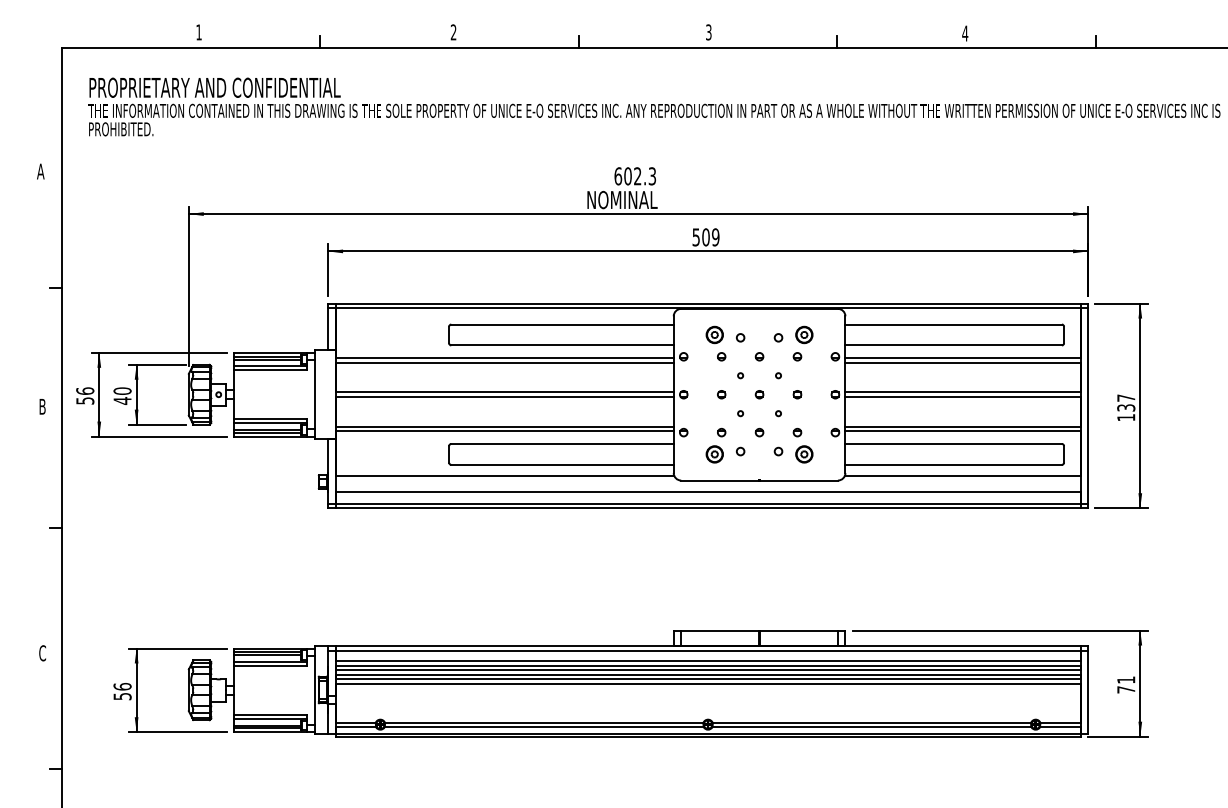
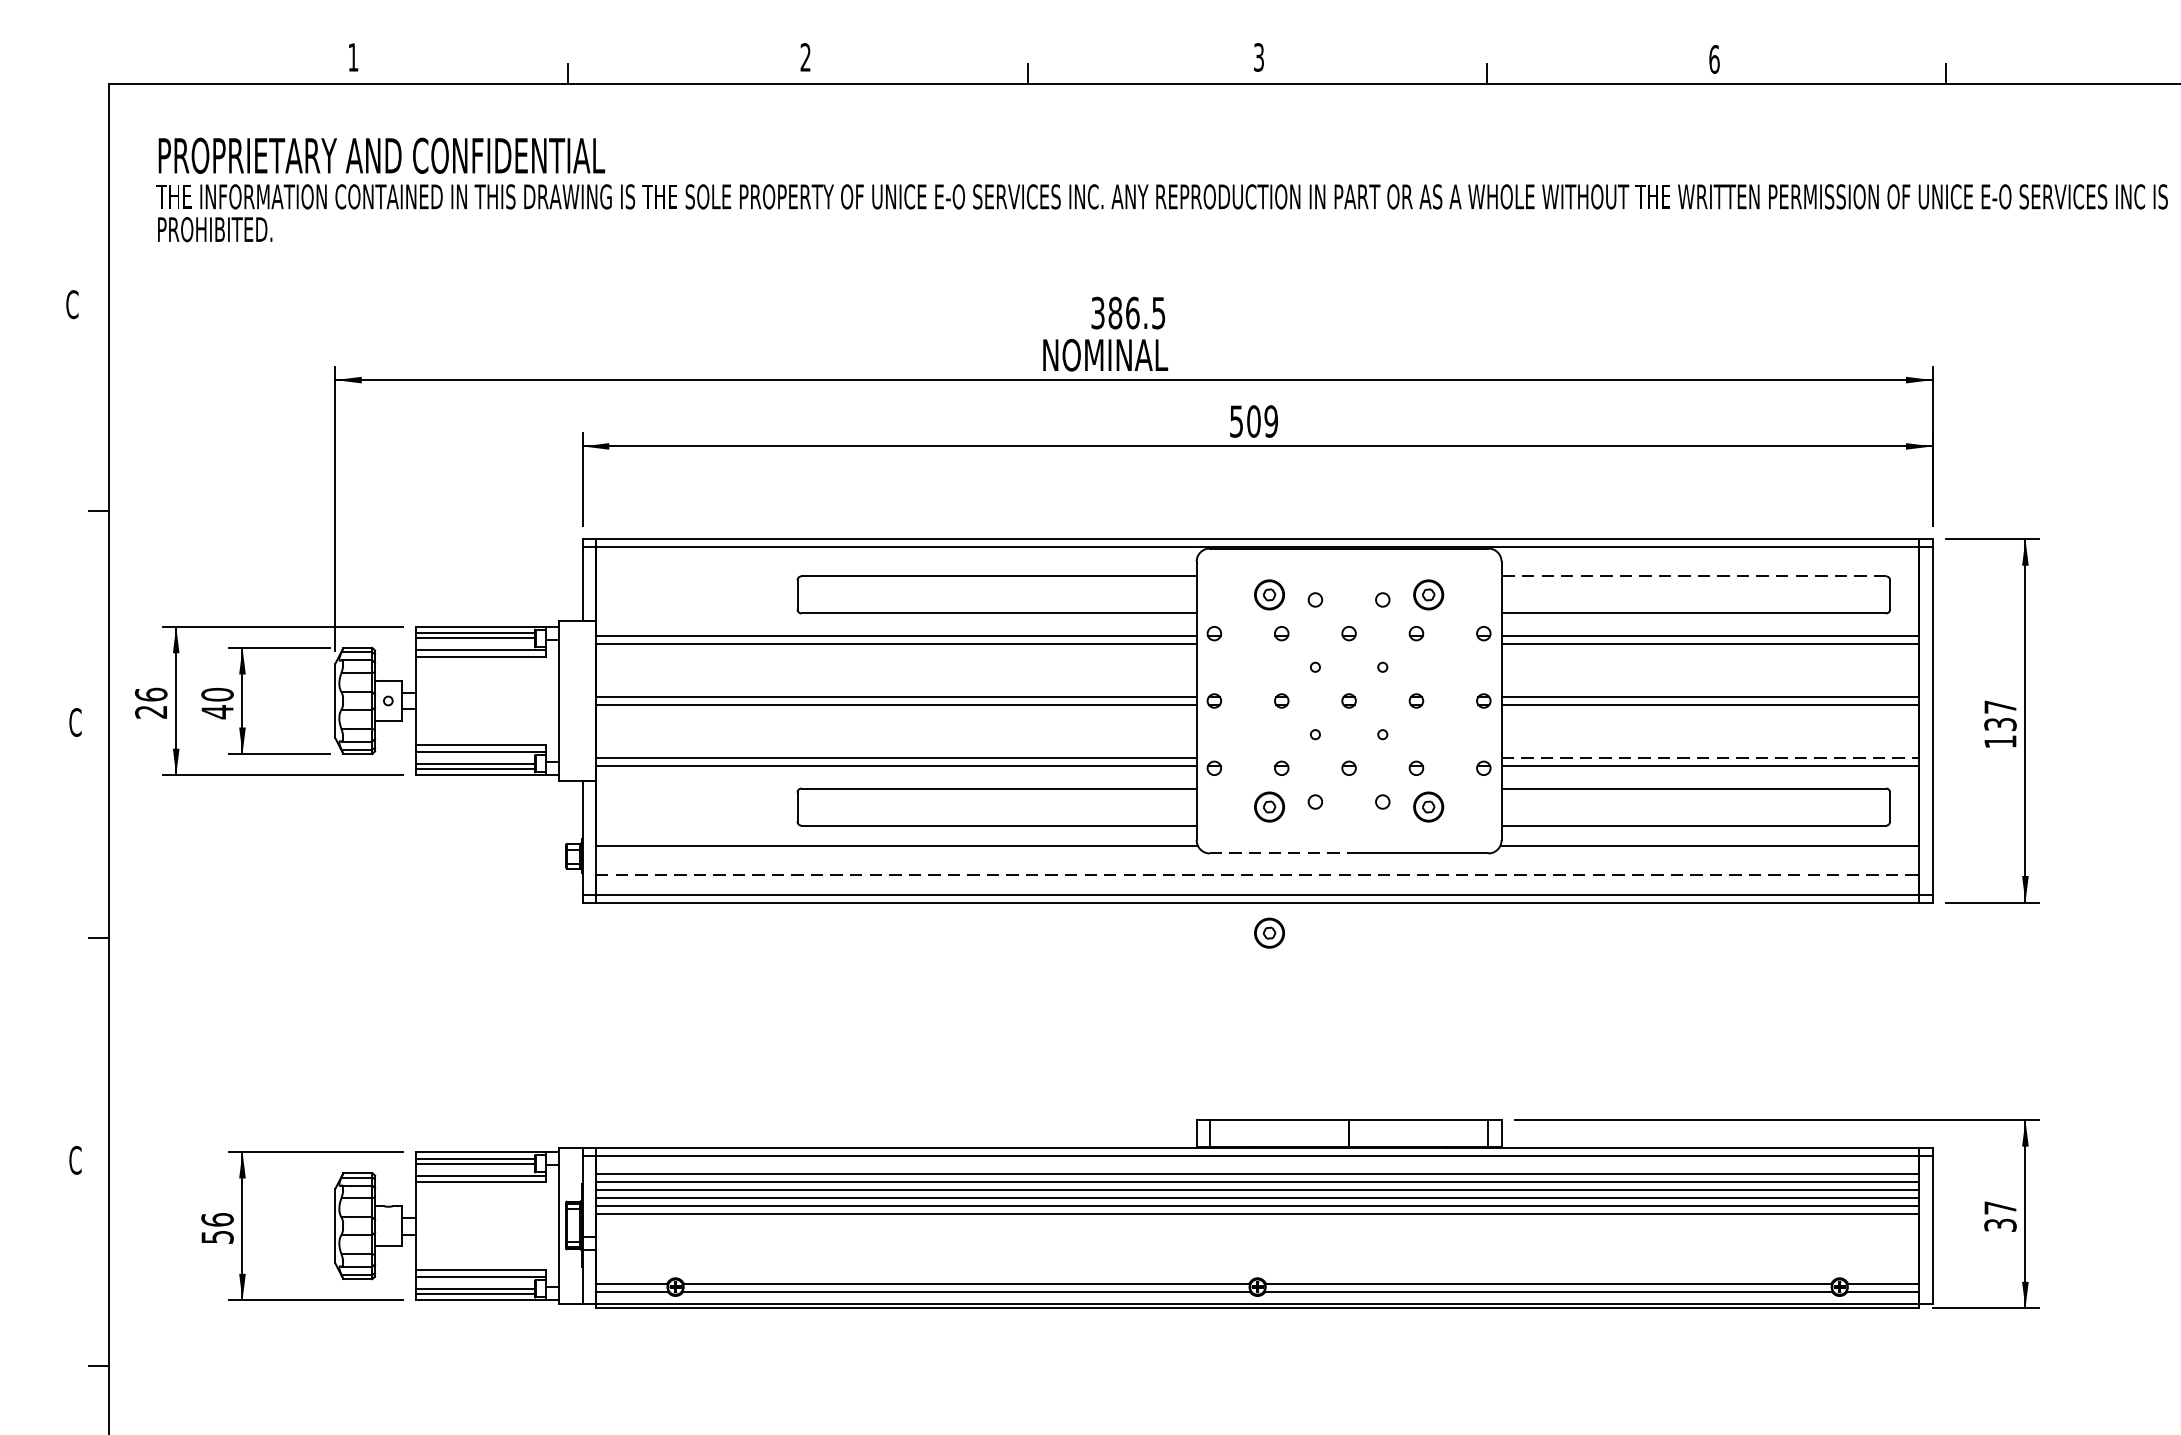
text: (965, 33) -> (1714, 59), 4 -> 6
text: (40, 171) -> (71, 304), A -> C
text: (635, 176) -> (1128, 313), 602.3 -> 386.5
line: (953, 324) -> (1693, 576), solid -> dashed
text: (85, 400) -> (151, 711), 56 -> 26
text: (42, 406) -> (75, 721), B -> C
line: (962, 426) -> (1709, 757), solid -> dashed
line: (720, 480) -> (1279, 853), solid -> dashed
line: (708, 492) -> (1258, 874), solid -> dashed
part: (714, 525) -> (1269, 933), added
text: (1126, 684) -> (2000, 1215), 71 -> 37

